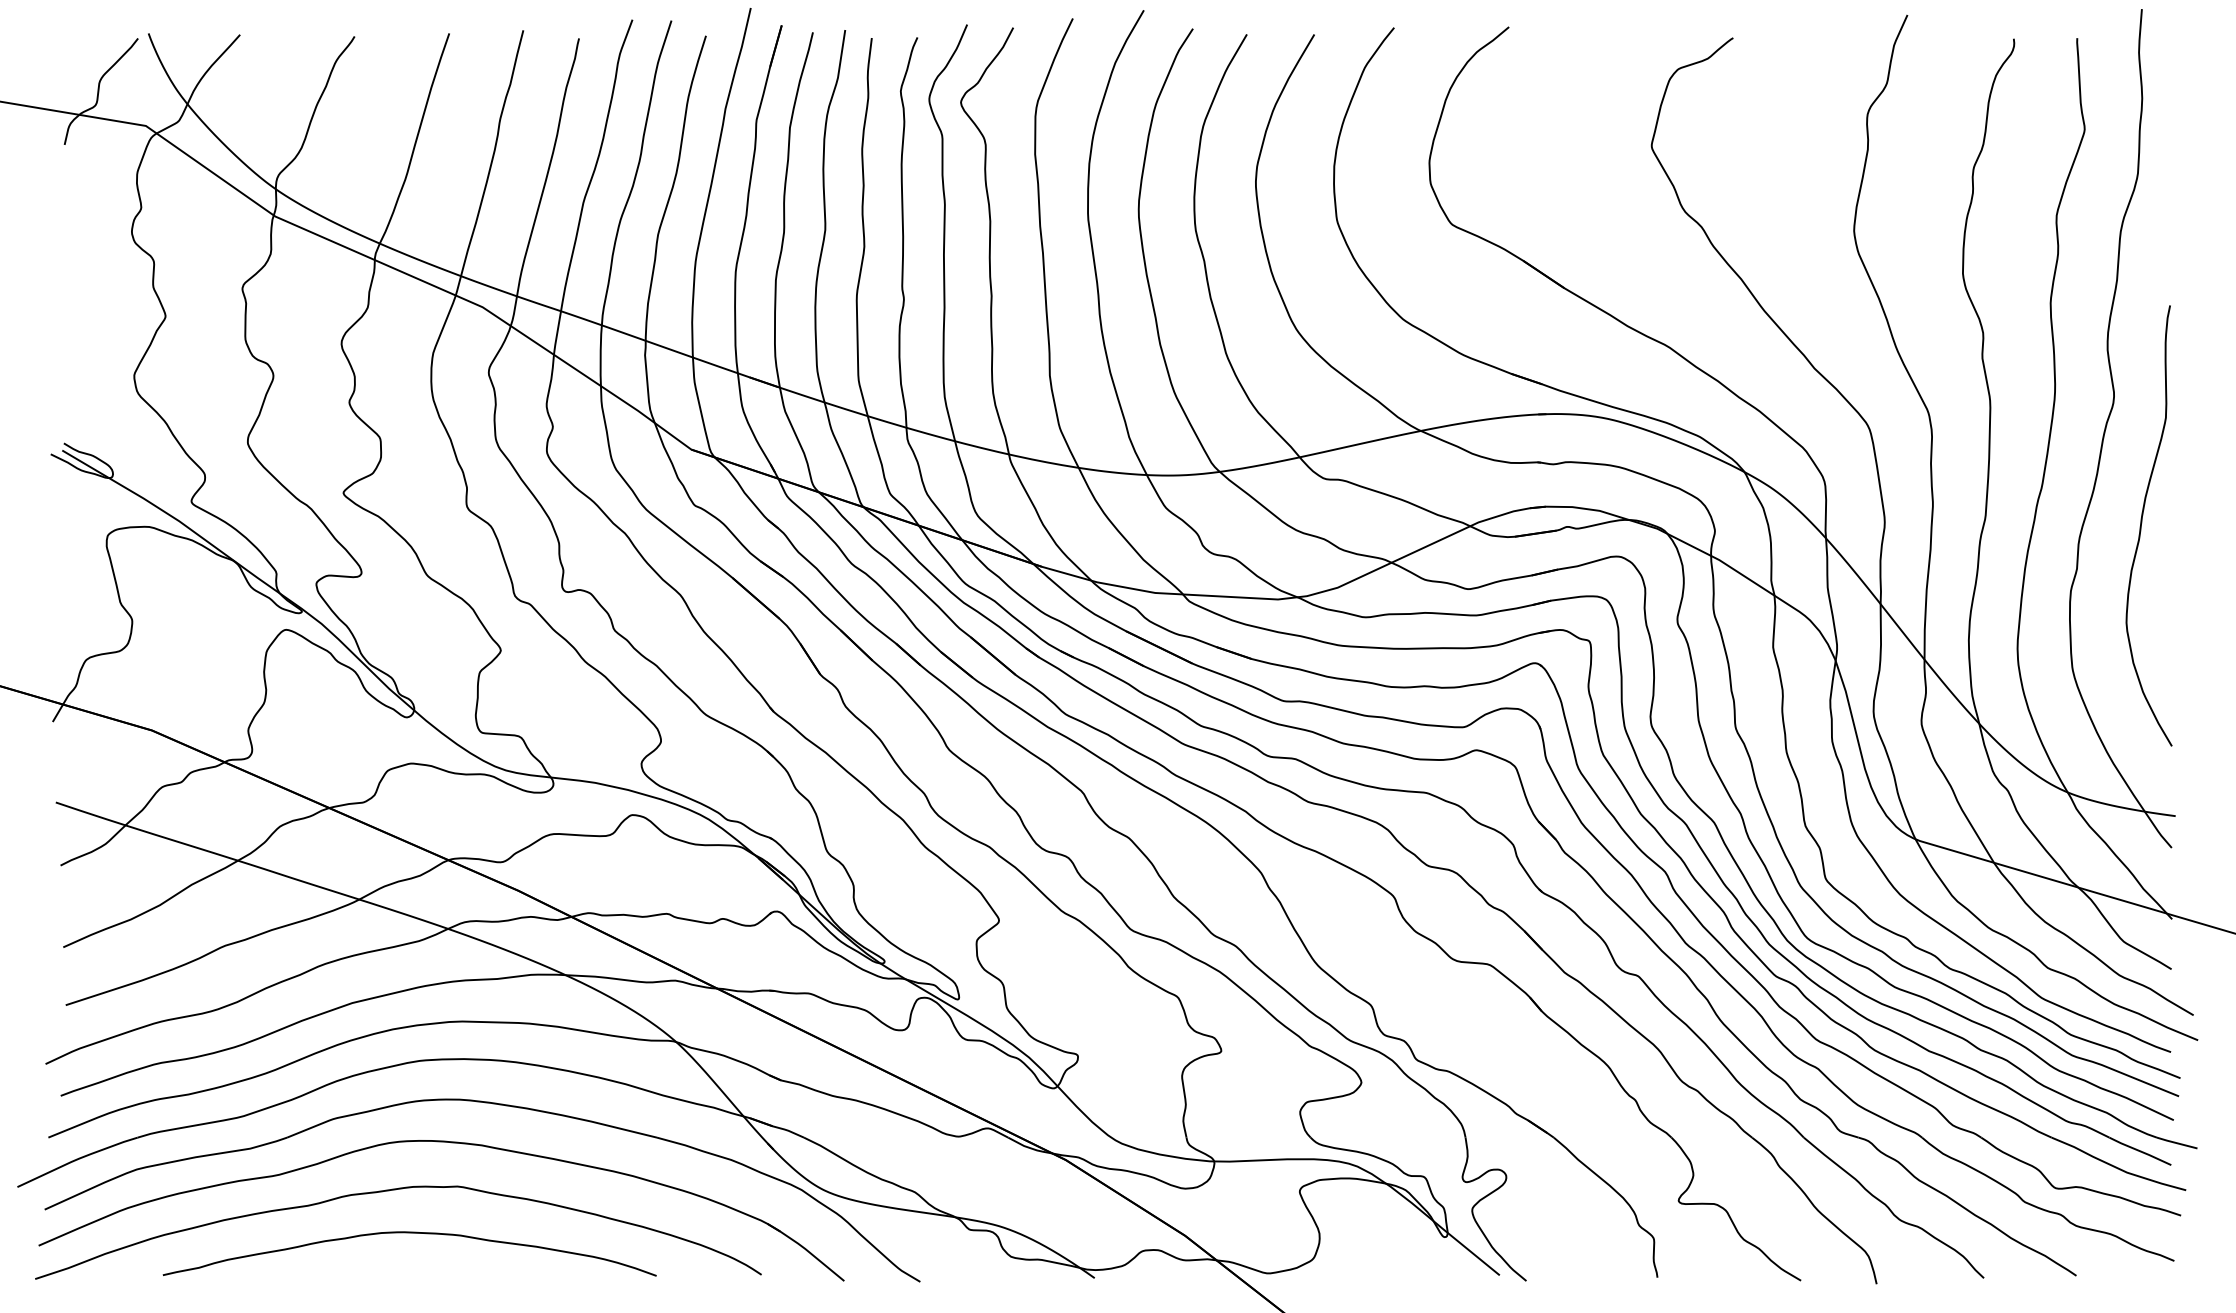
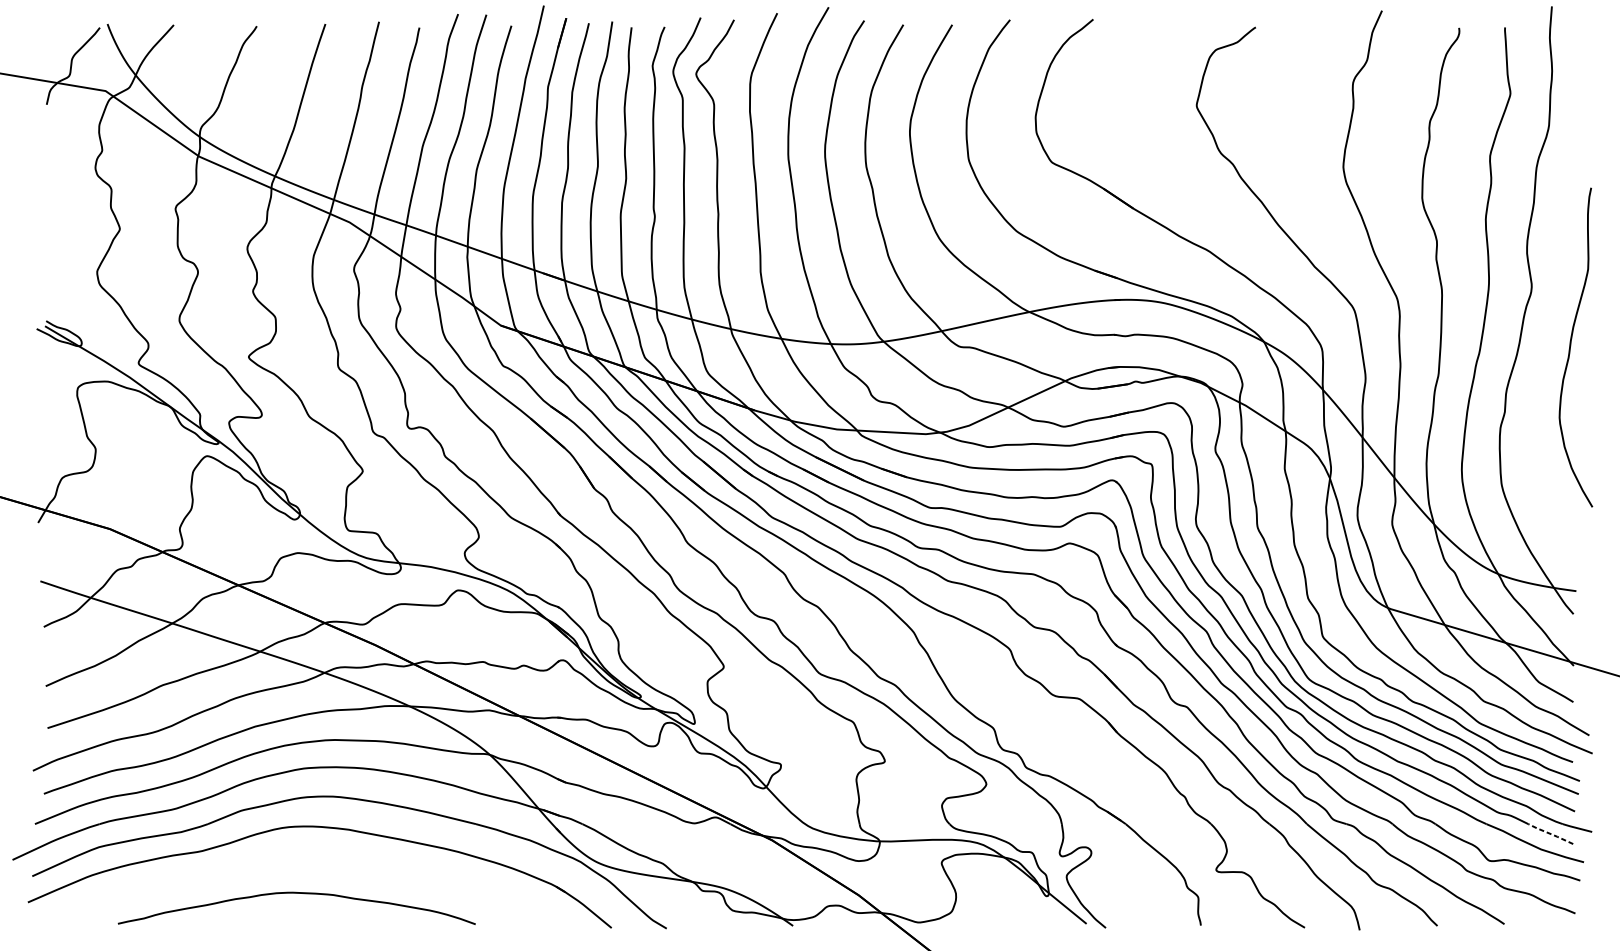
curve: (2142, 523) -> (1571, 345), moved
line: (2140, 1151) -> (1550, 834), solid -> dashed
curve: (389, 1191) -> (282, 863), removed

